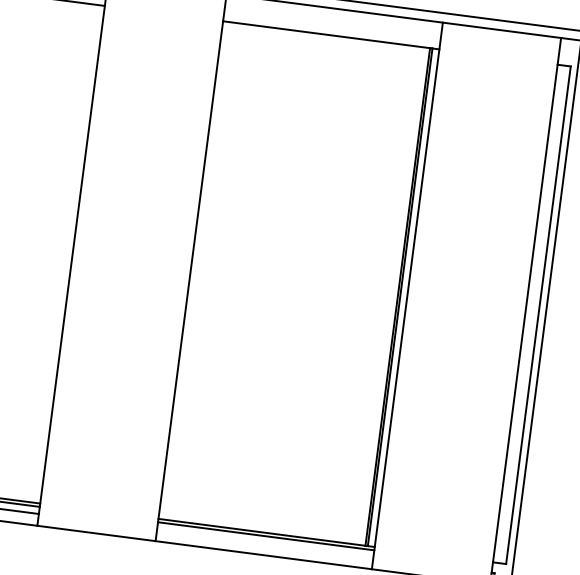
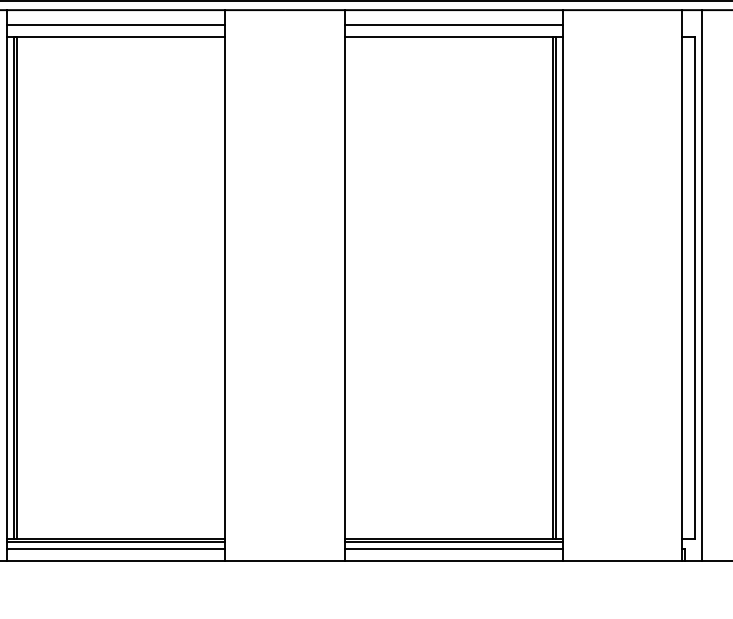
line: (332, 23) -> (453, 25), added
line: (265, 543) -> (453, 549), added

